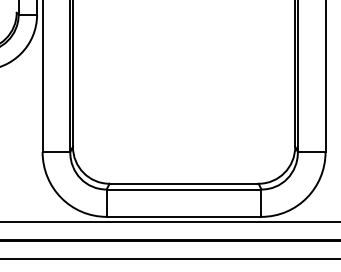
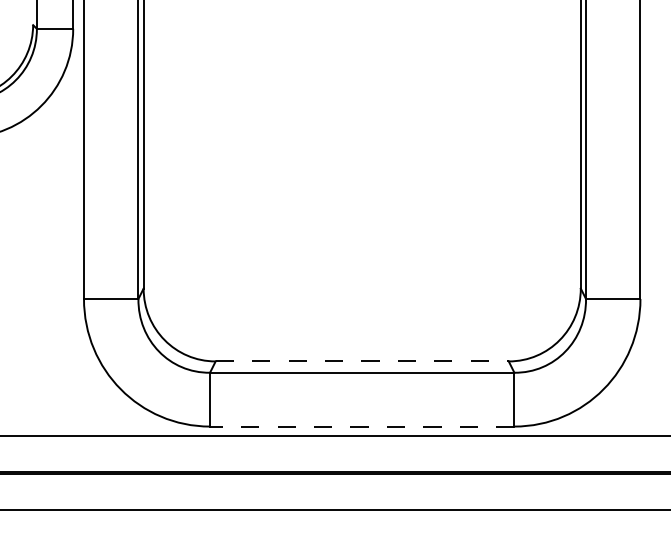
line: (184, 183) -> (363, 360), solid -> dashed
line: (183, 216) -> (361, 425), solid -> dashed

